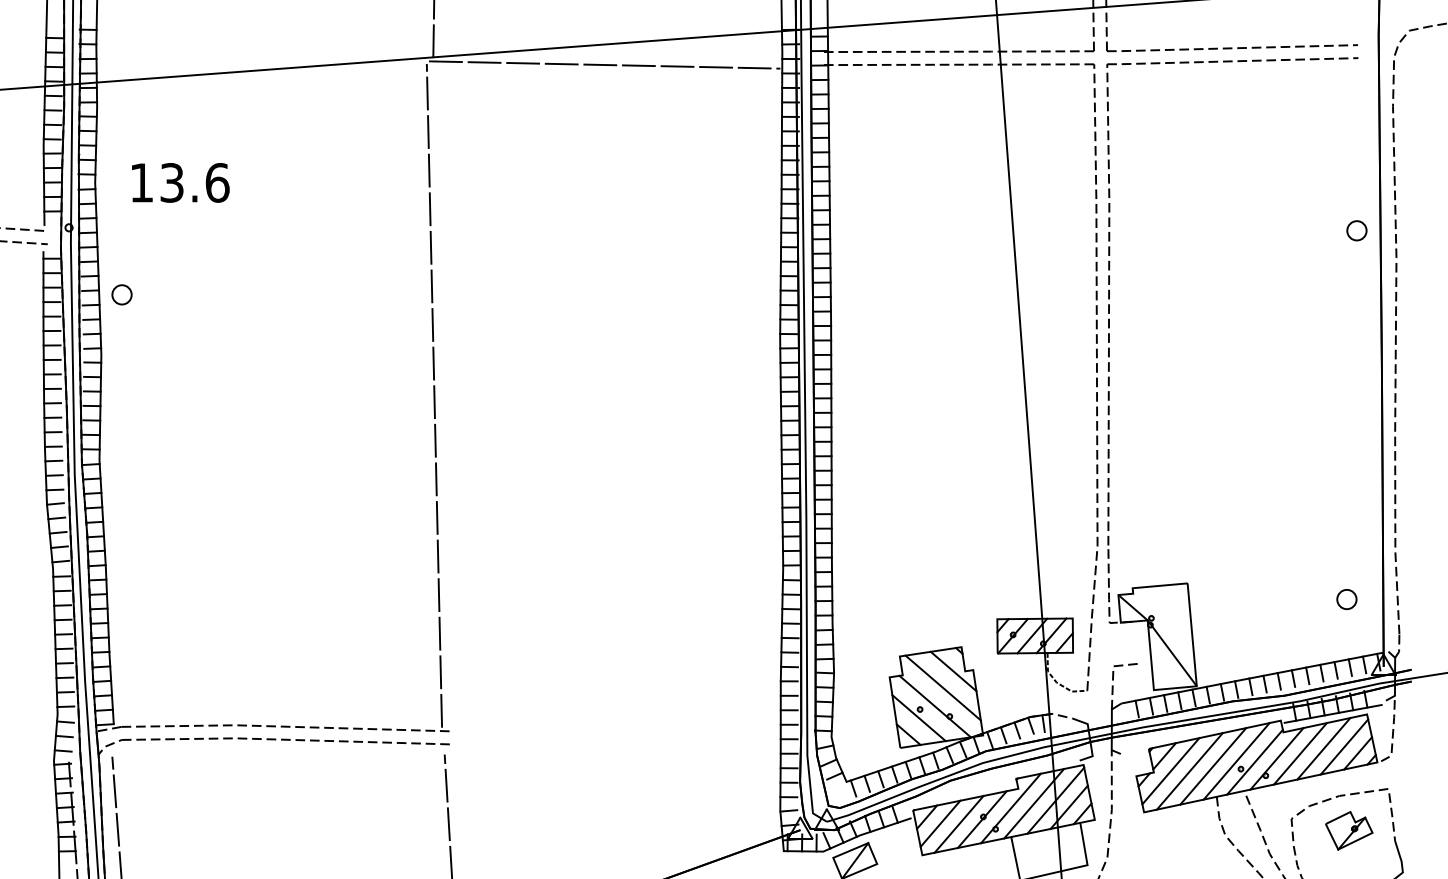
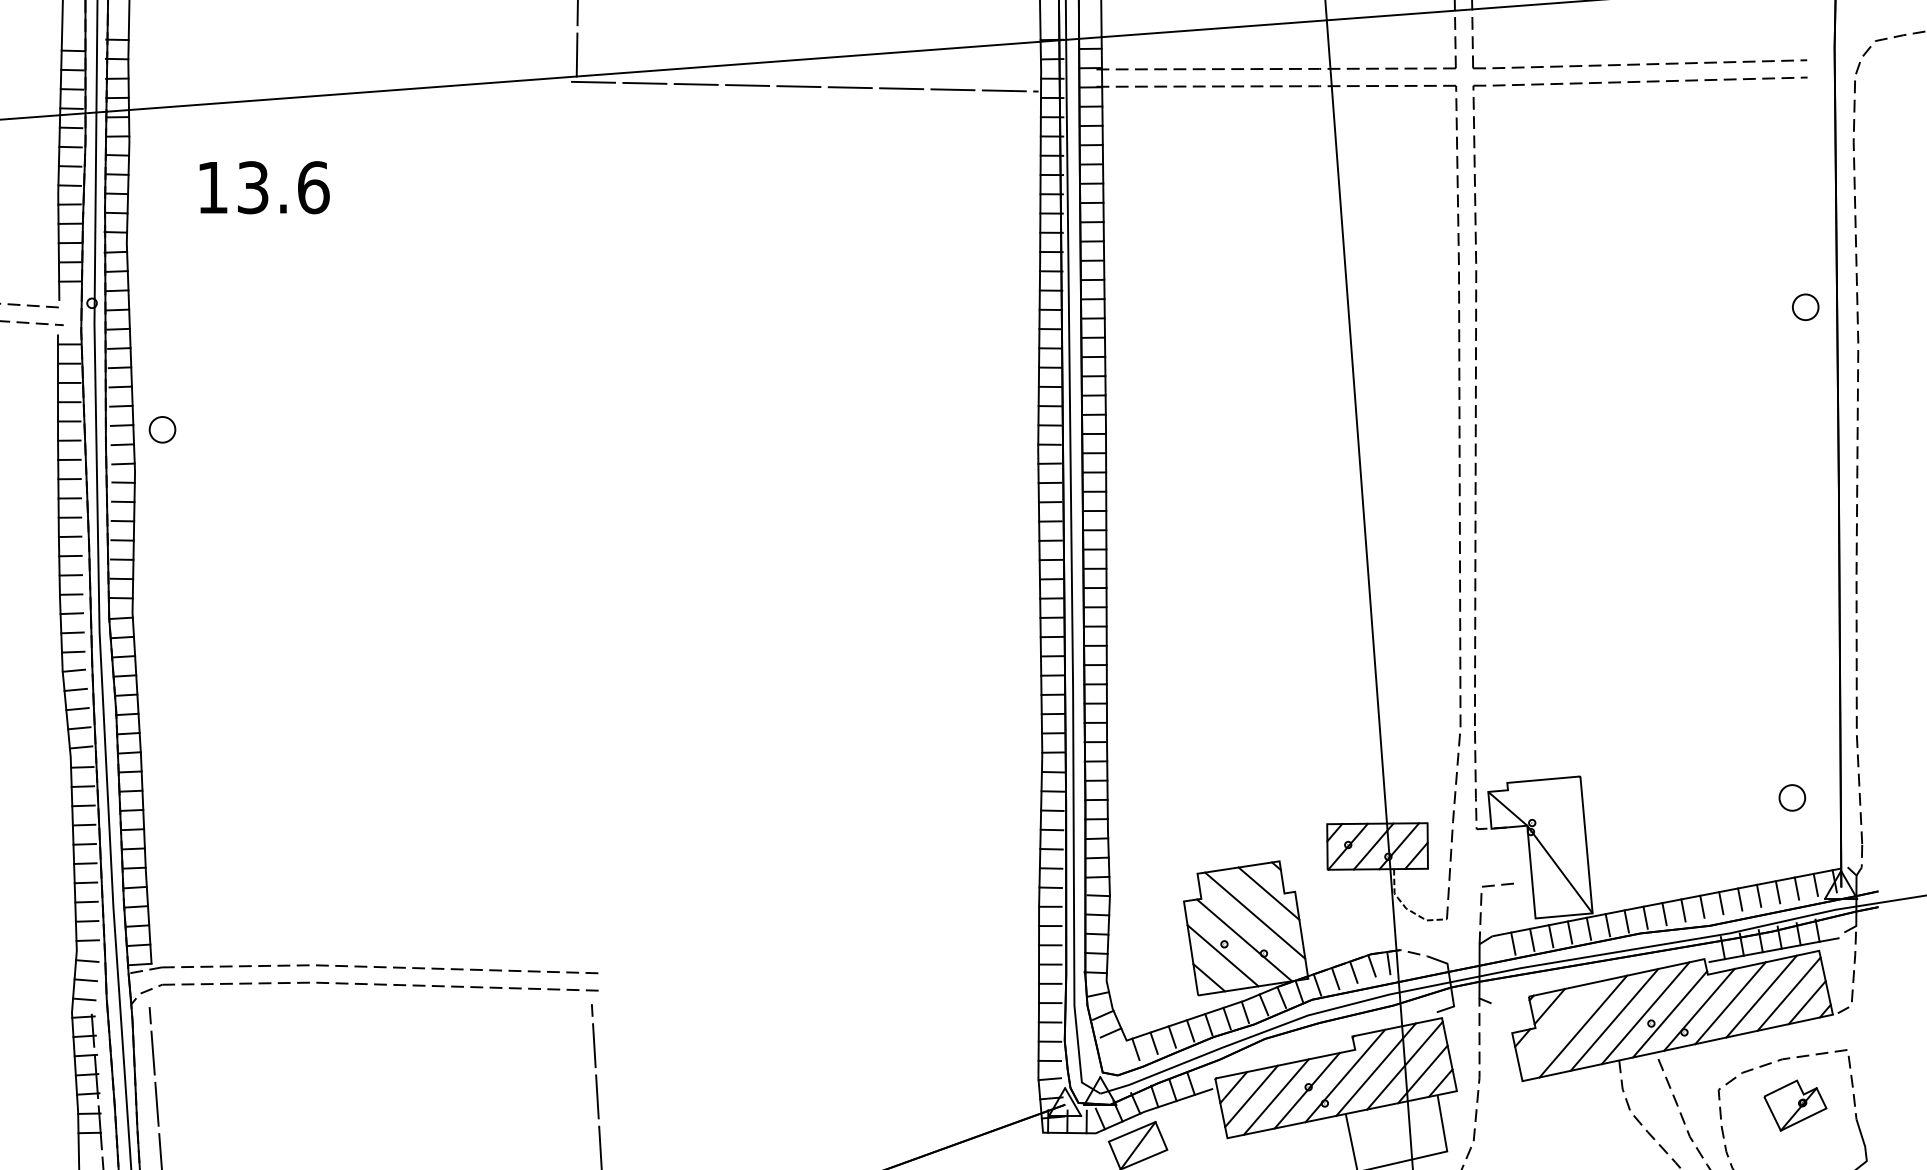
text: (180, 182) -> (264, 187), moved
part: (121, 294) -> (161, 429), moved
line: (434, 395) -> (578, 526), removed
line: (1170, 771) -> (1557, 1026), removed

